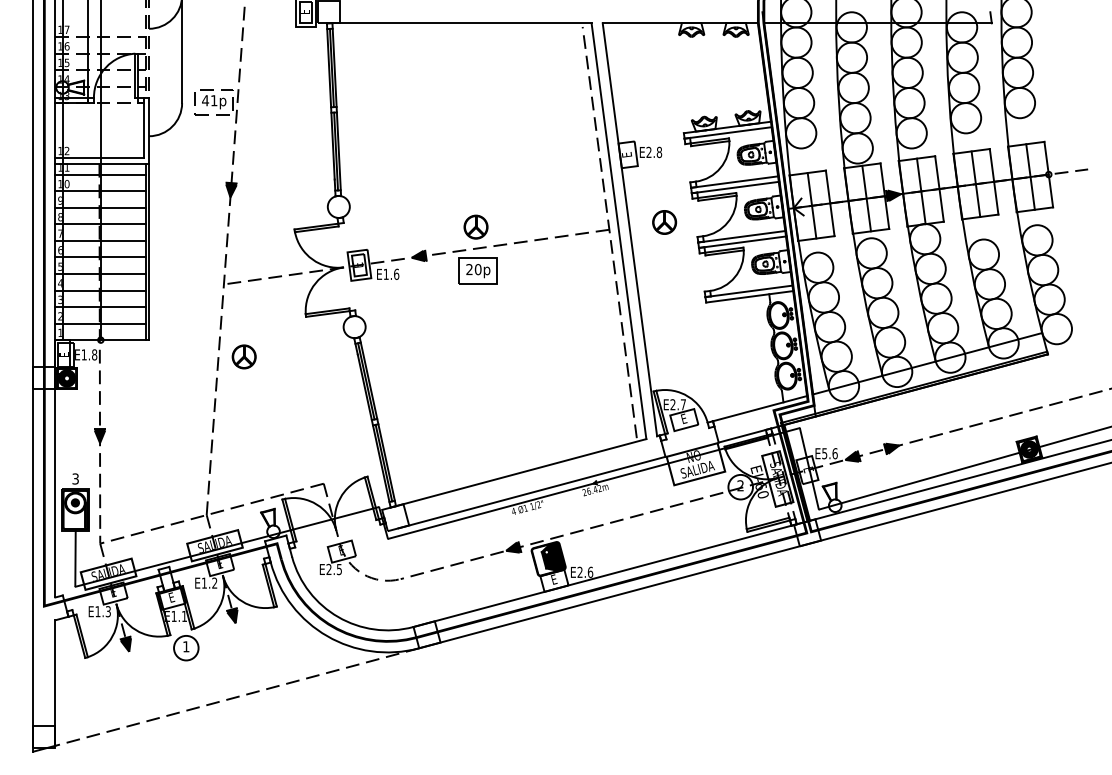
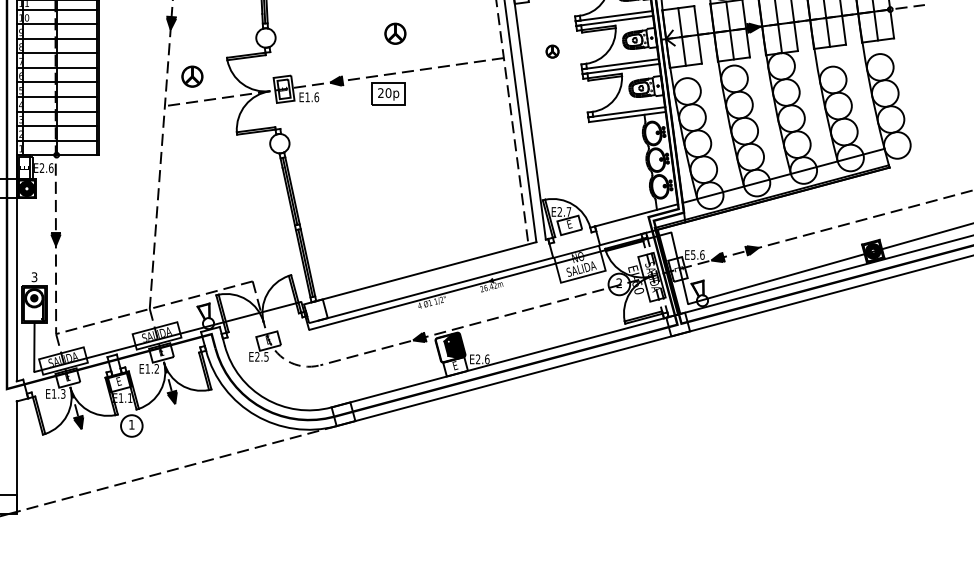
part: (664, 222) -> (552, 51), size x0.6
part: (475, 226) -> (394, 33), moved
text: (89, 354) -> (46, 167), E1.8 -> E2.6
part: (243, 356) -> (191, 76), moved

